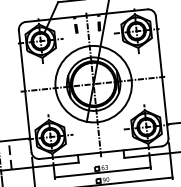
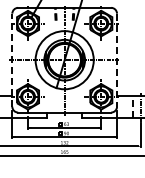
line: (162, 77) -> (117, 60), solid -> dashed
line: (25, 91) -> (12, 60), solid -> dashed

